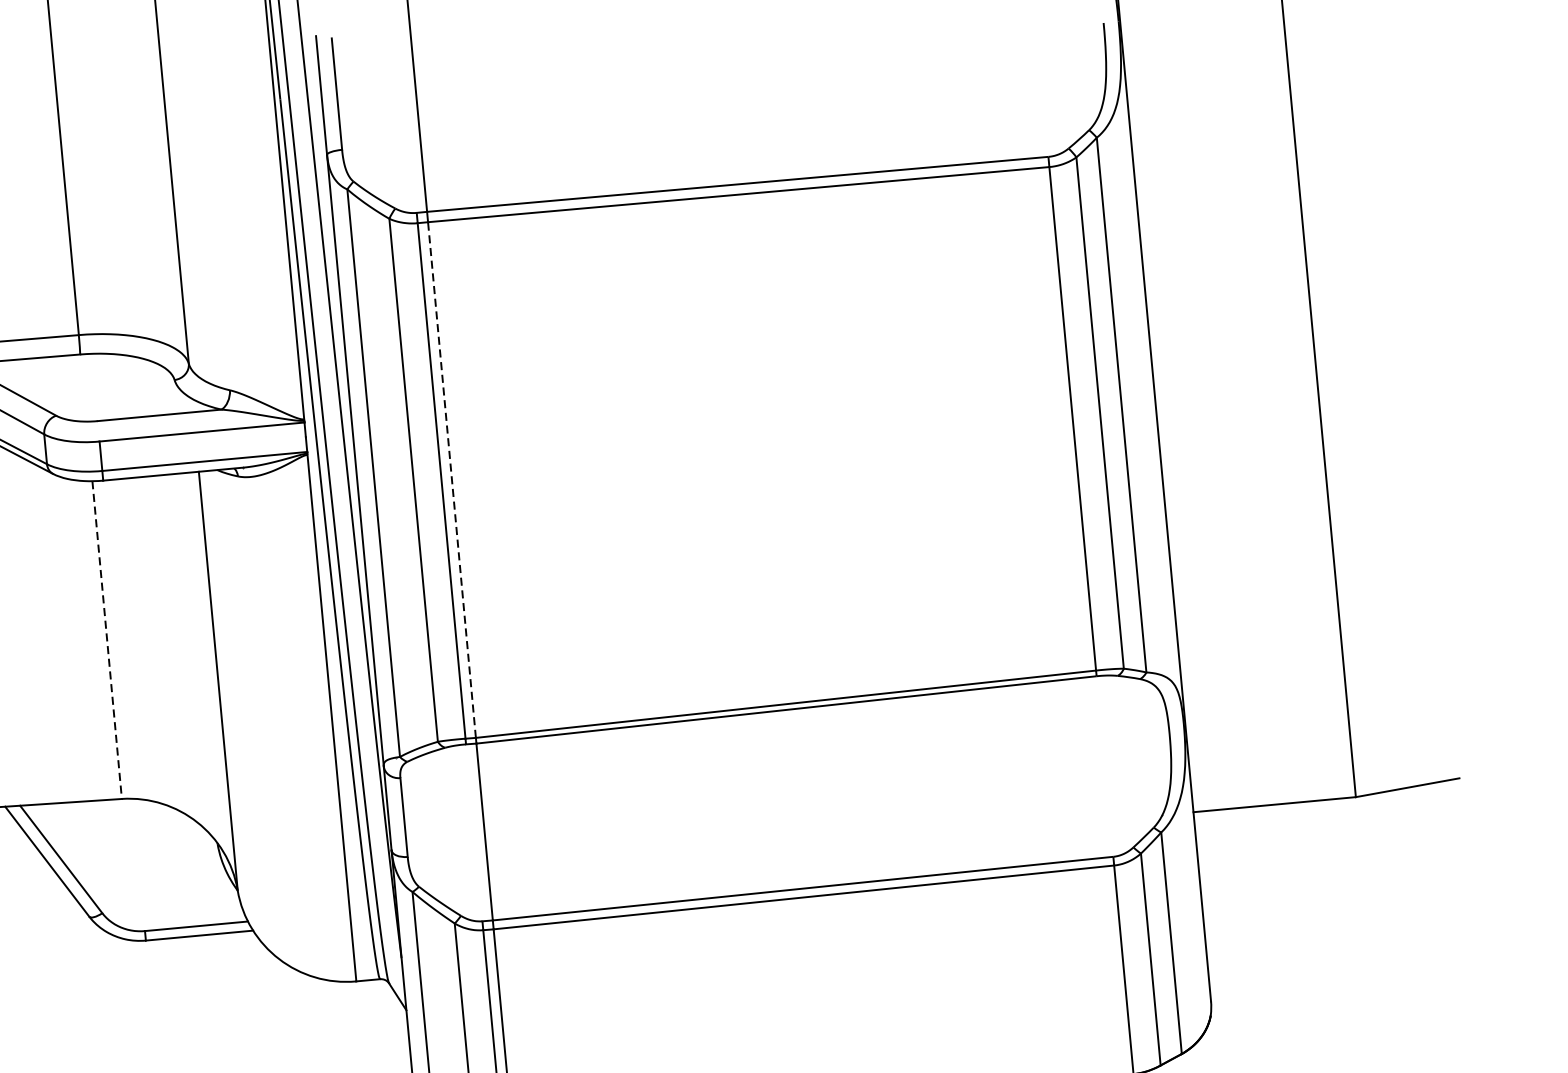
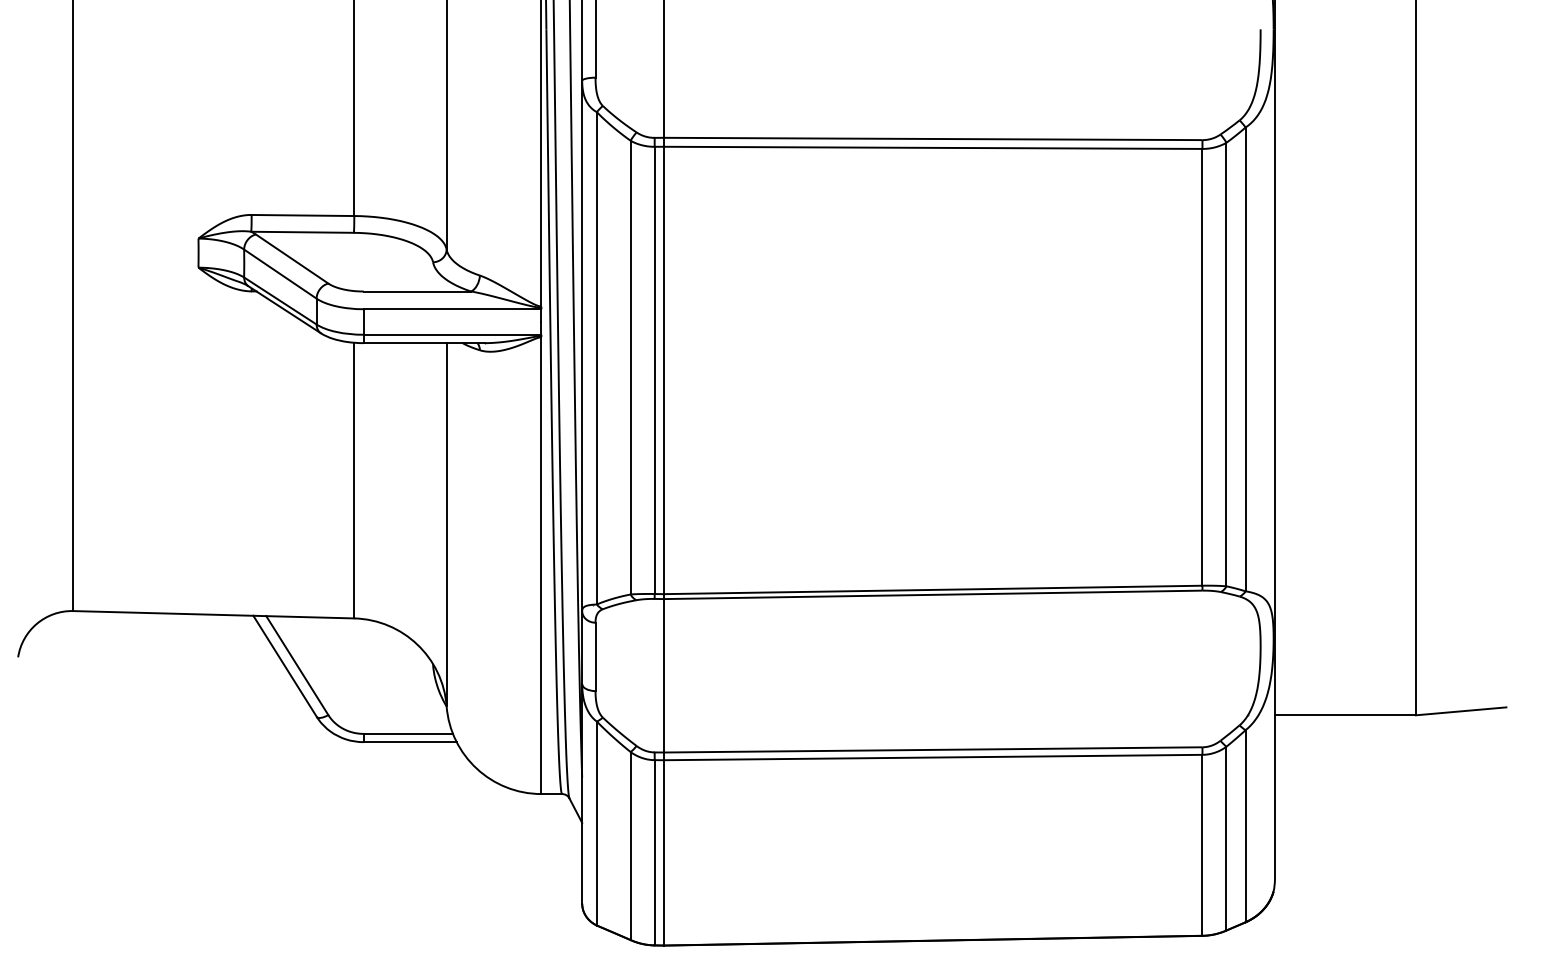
line: (451, 480) -> (663, 370), dashed -> solid
line: (107, 639) -> (354, 480), dashed -> solid

